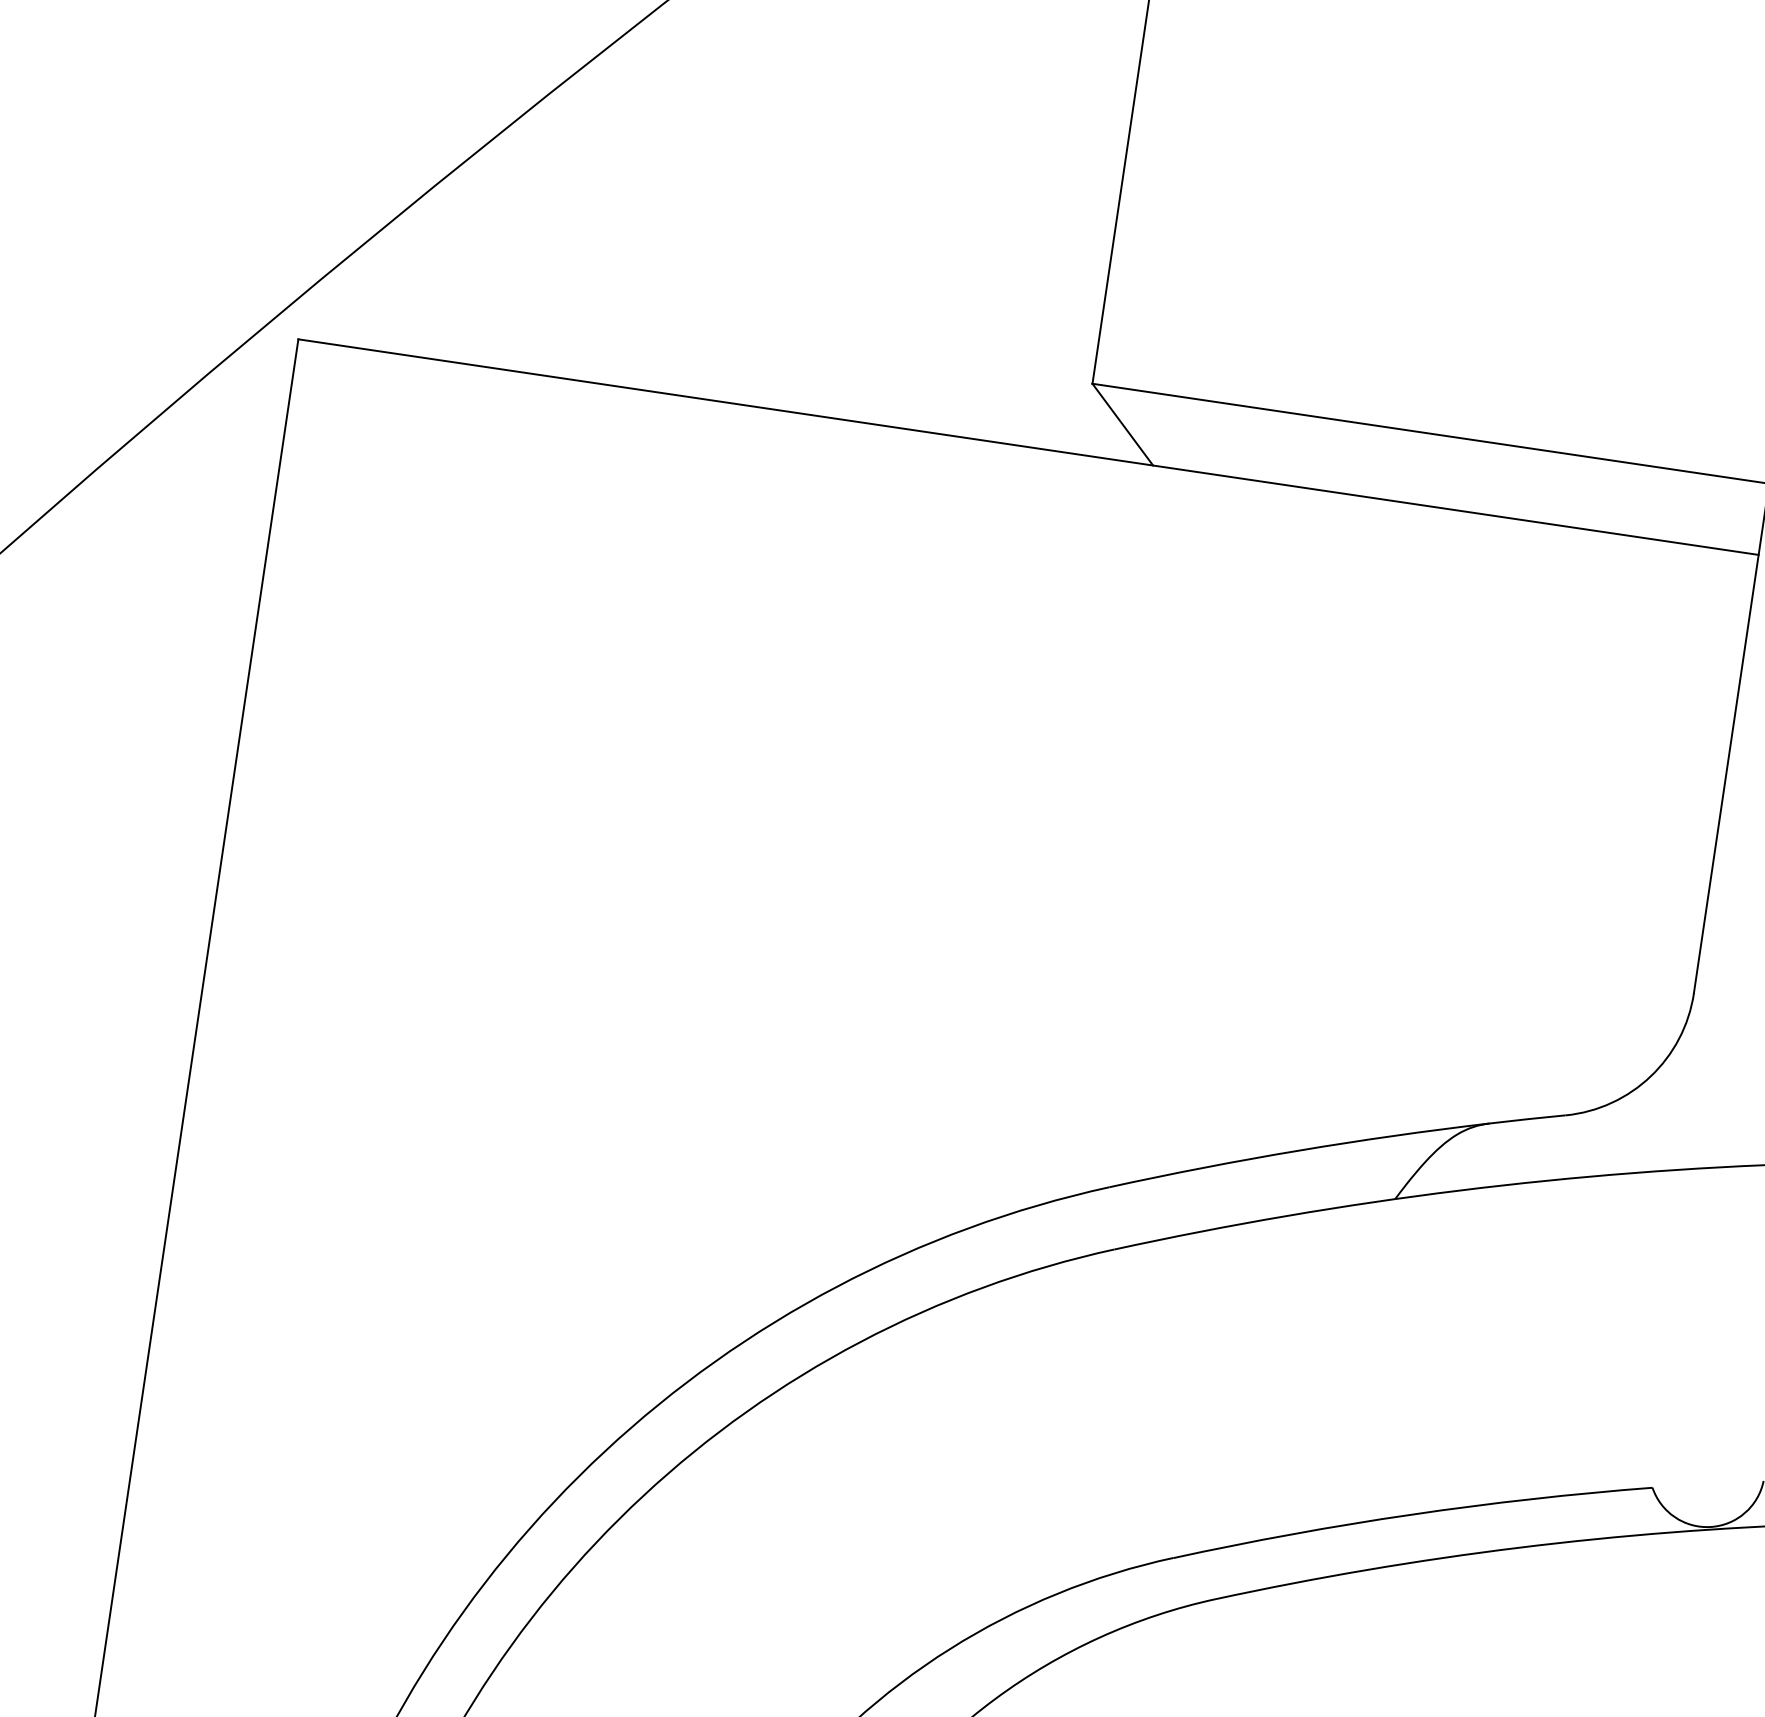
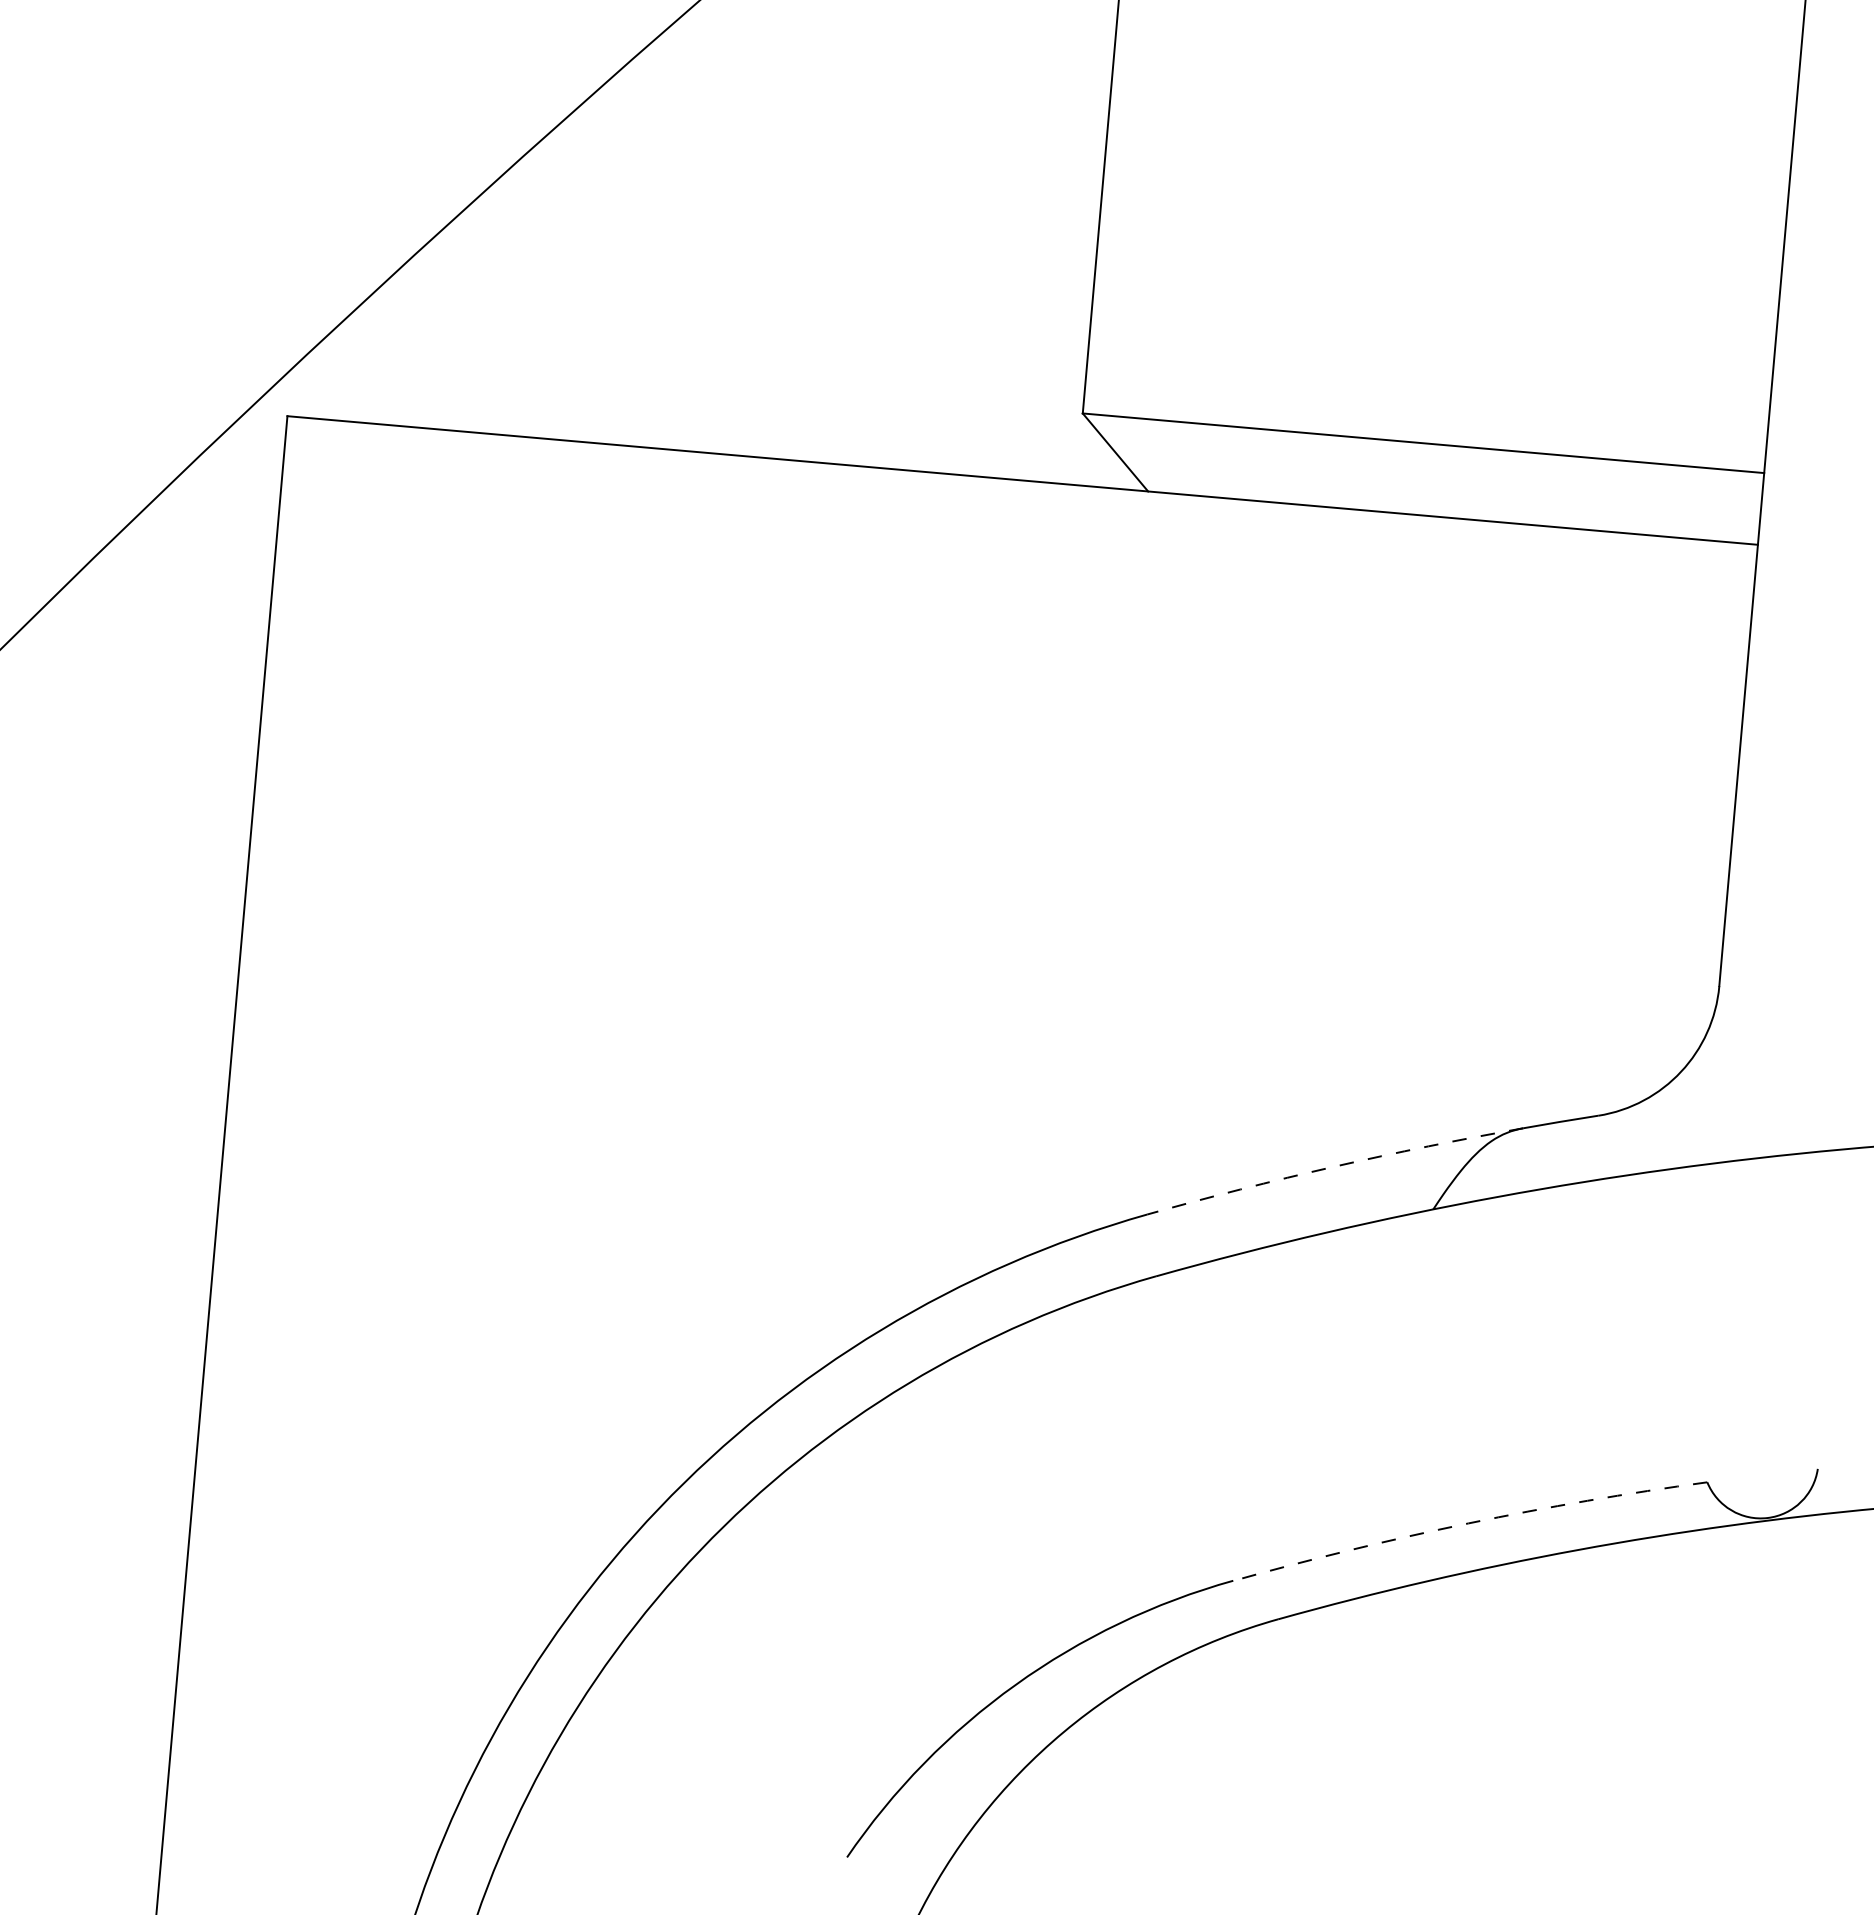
arc: (1299, 1150) -> (1334, 1166), solid -> dashed
arc: (1411, 1514) -> (1468, 1523), solid -> dashed

